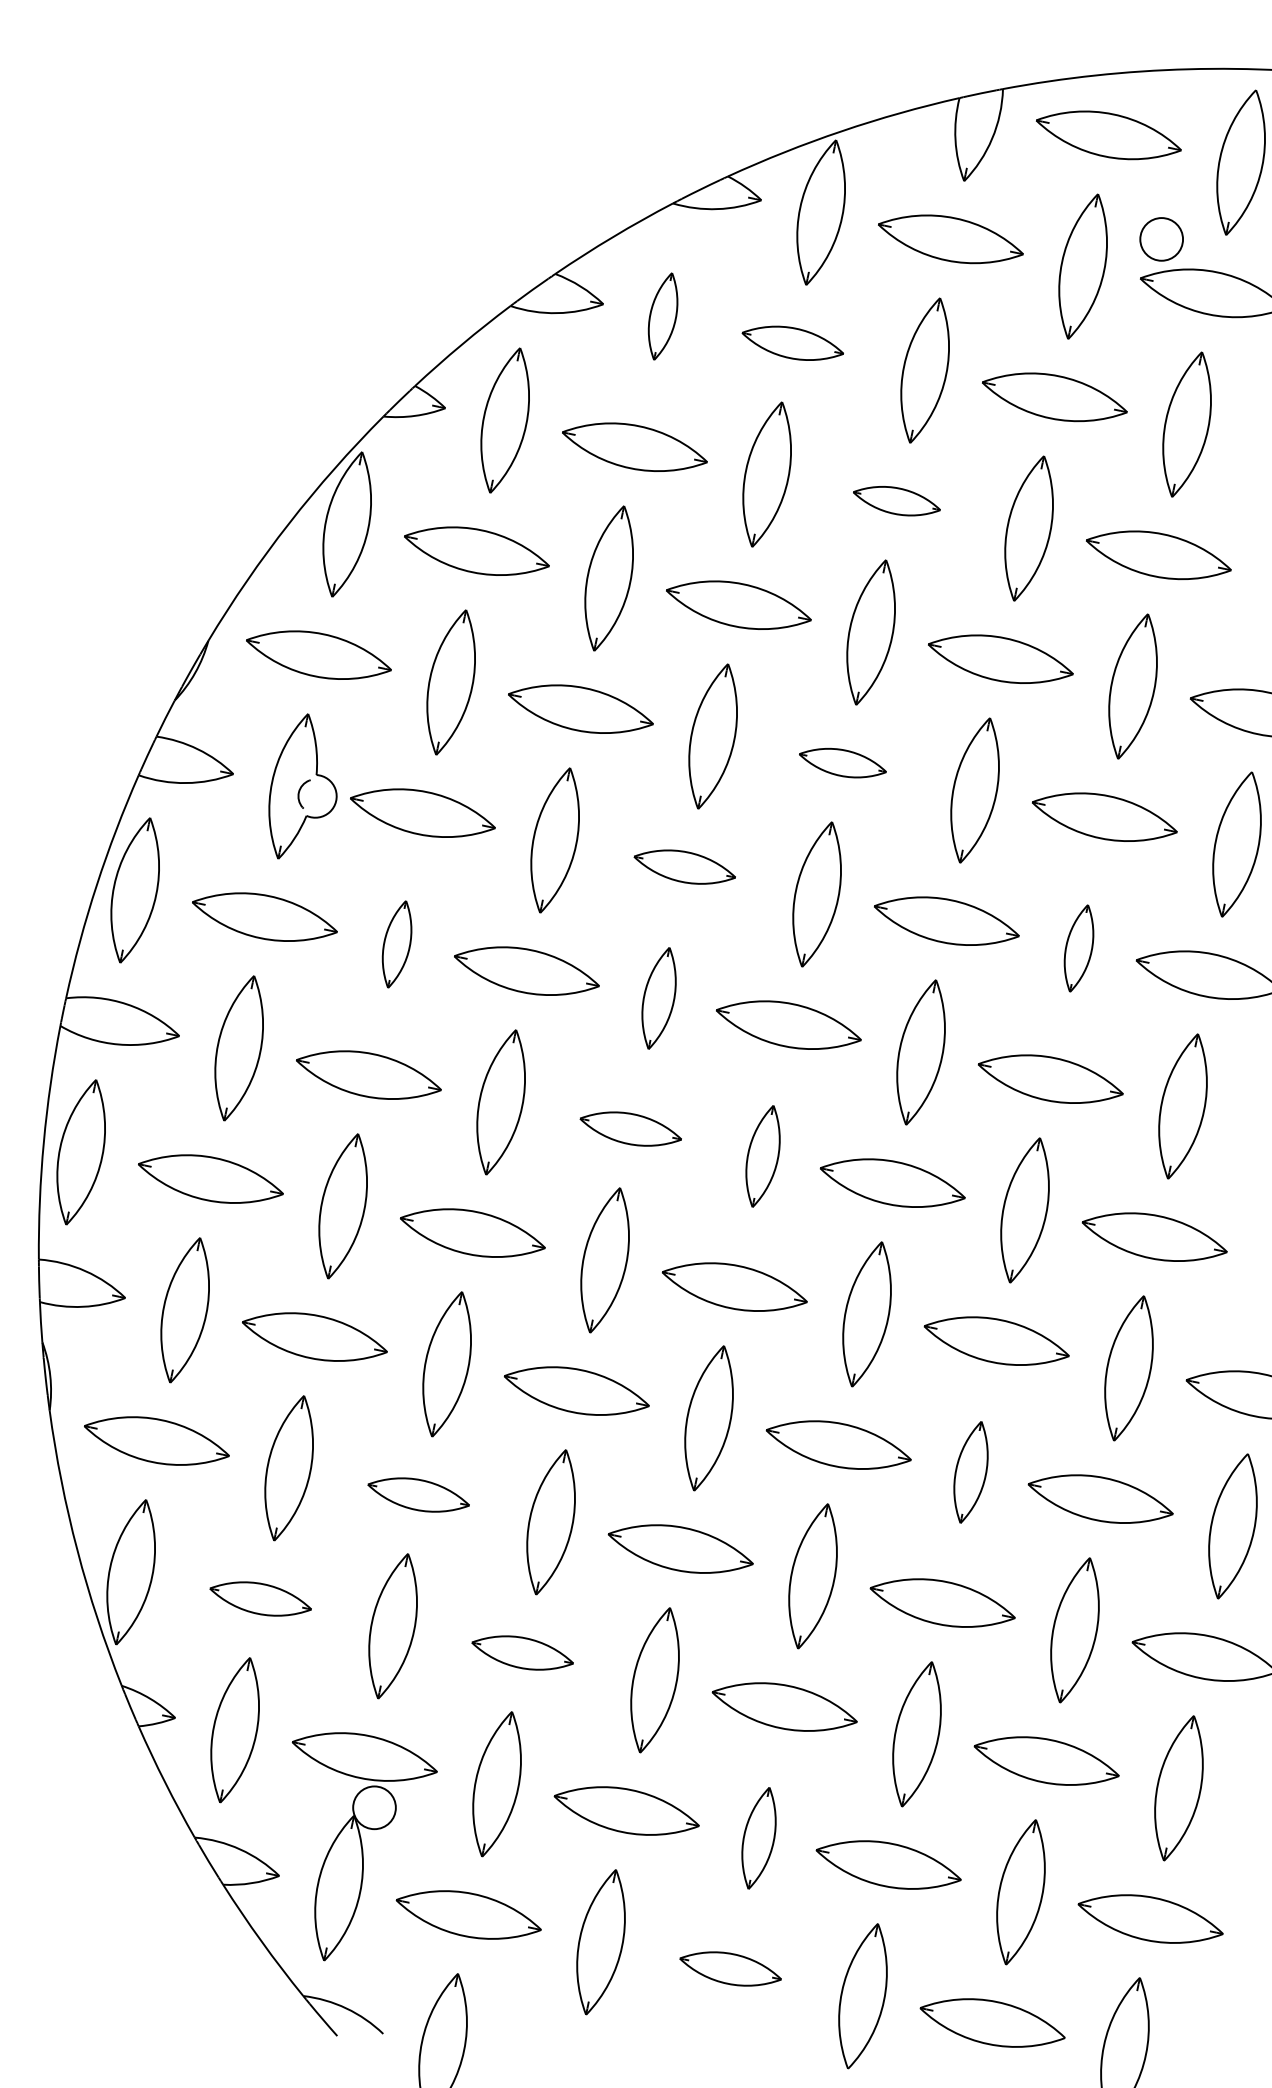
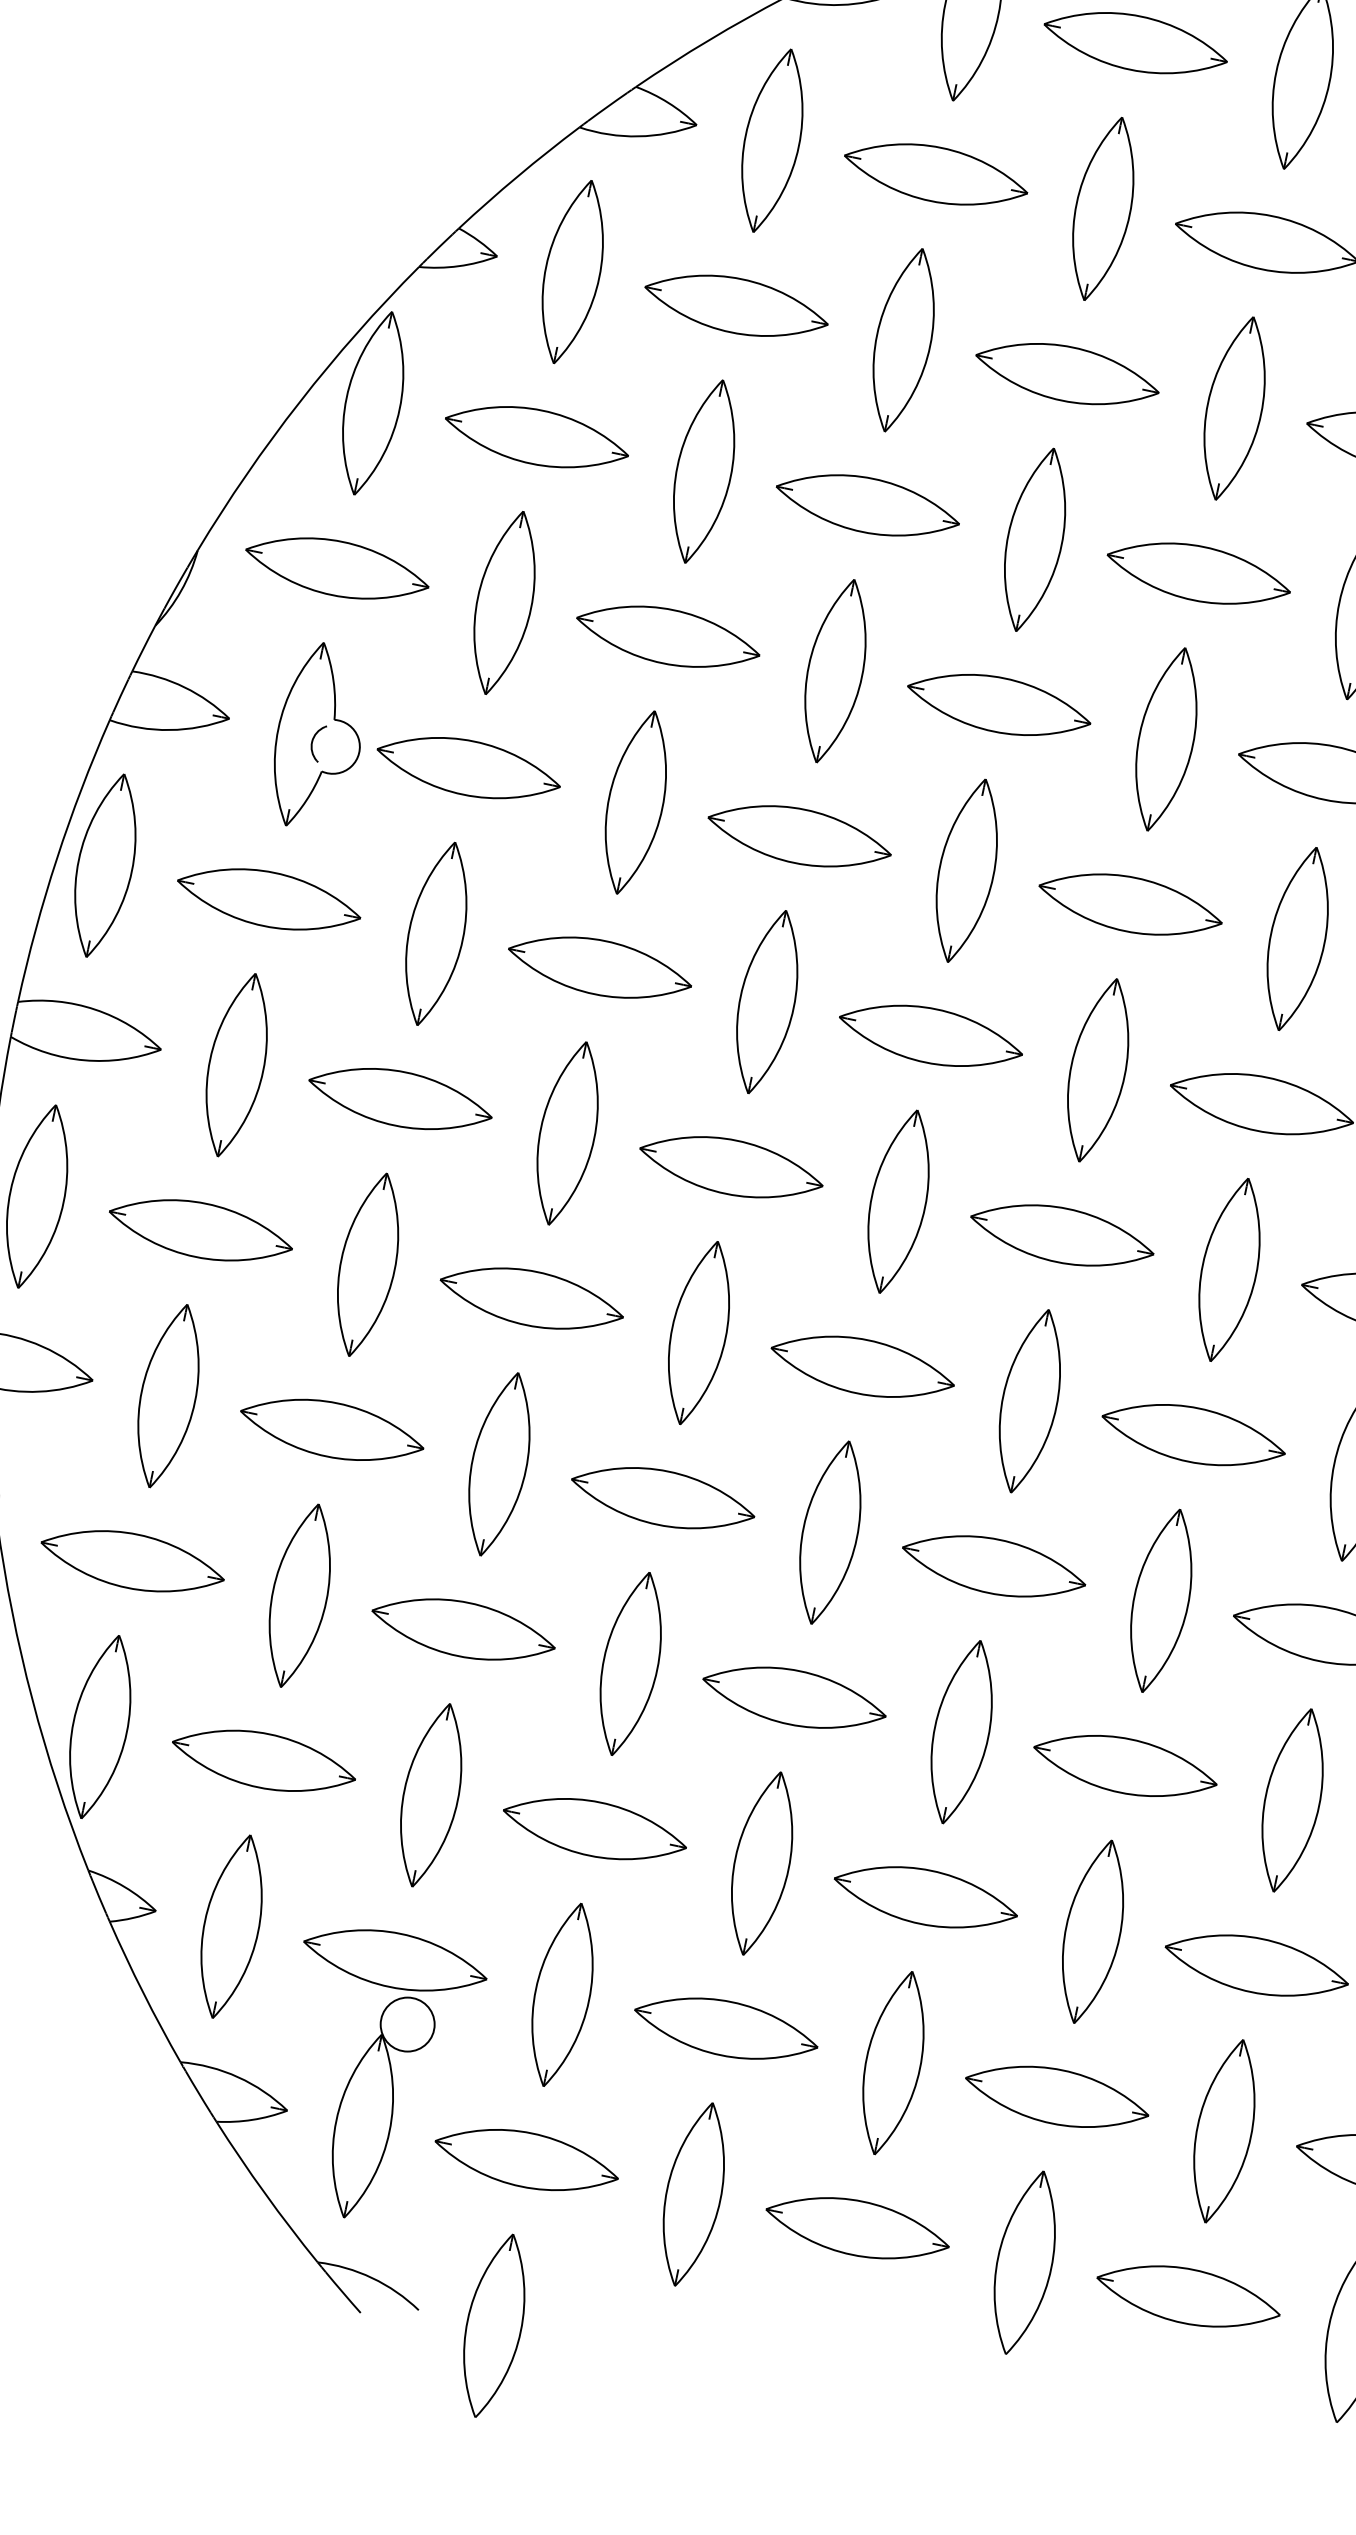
part: (662, 316) -> (771, 140), size x1.67
part: (792, 343) -> (935, 174), size x1.43
part: (896, 500) -> (1067, 373), size x1.67
part: (842, 762) -> (998, 704), size x1.67
part: (684, 866) -> (799, 835), size x1.43
part: (396, 944) -> (435, 933), size x1.67
part: (1078, 948) -> (1297, 939), size x1.67
part: (658, 998) -> (766, 1002), size x1.43
part: (630, 1128) -> (731, 1166), size x1.43
part: (762, 1156) -> (897, 1201), size x1.43
part: (970, 1472) -> (1160, 1600), size x1.43
part: (418, 1494) -> (463, 1628), size x1.43
part: (260, 1598) -> (263, 1760), size x1.43
part: (522, 1652) -> (594, 1828), size x1.43
part: (758, 1838) -> (892, 2063), size x1.43
part: (730, 1968) -> (857, 2227), size x1.43

